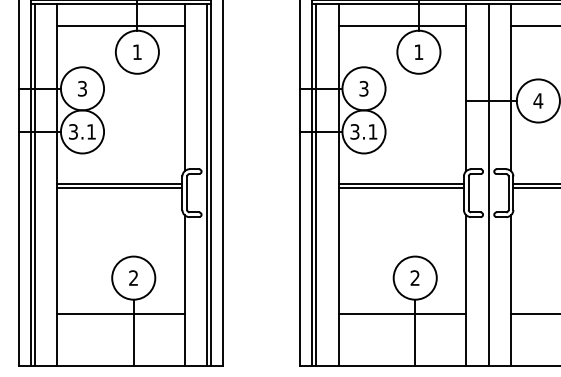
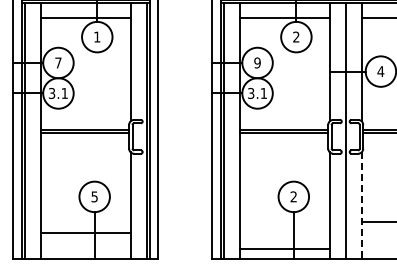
text: (419, 51) -> (296, 36), 1 -> 2
text: (82, 88) -> (58, 62), 3 -> 7
text: (363, 88) -> (257, 62), 3 -> 9
text: (133, 277) -> (94, 196), 2 -> 5
line: (510, 291) -> (361, 206), solid -> dashed
line: (120, 312) -> (85, 232), moved
line: (402, 312) -> (284, 248), moved

